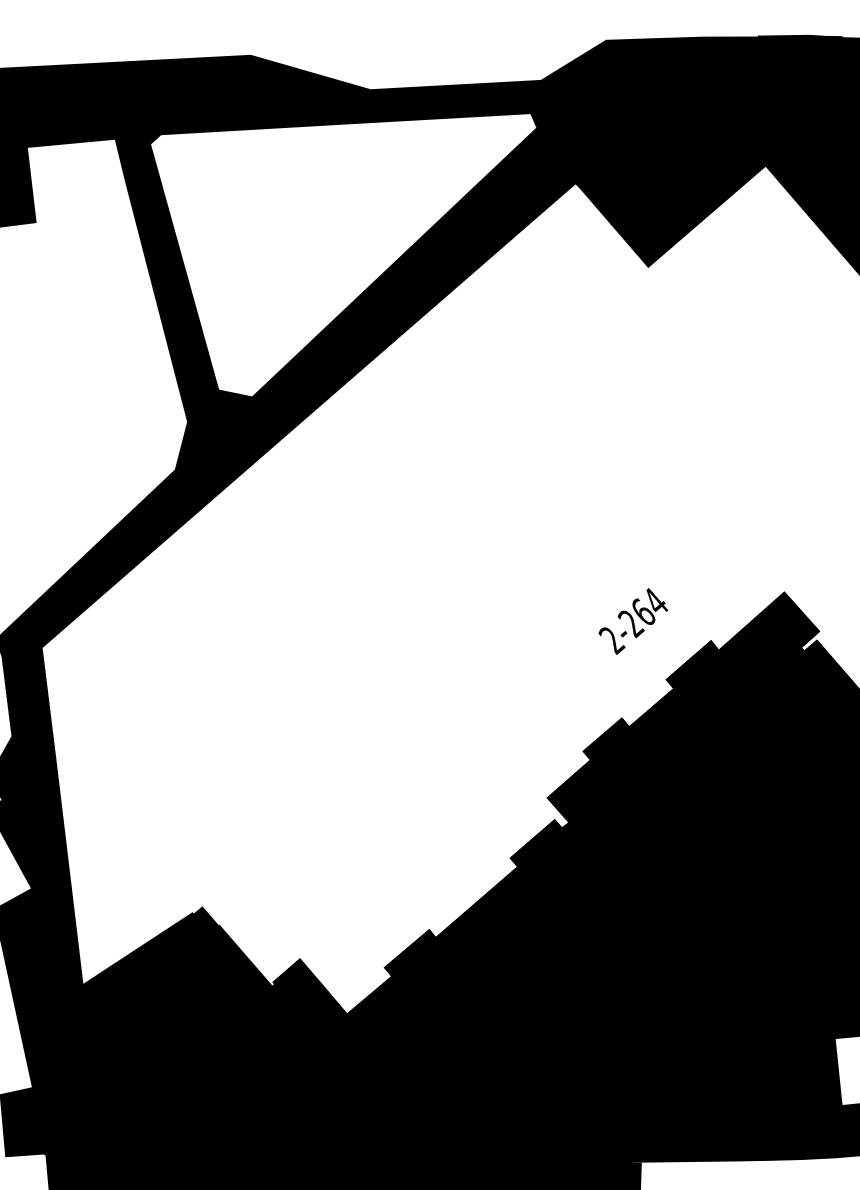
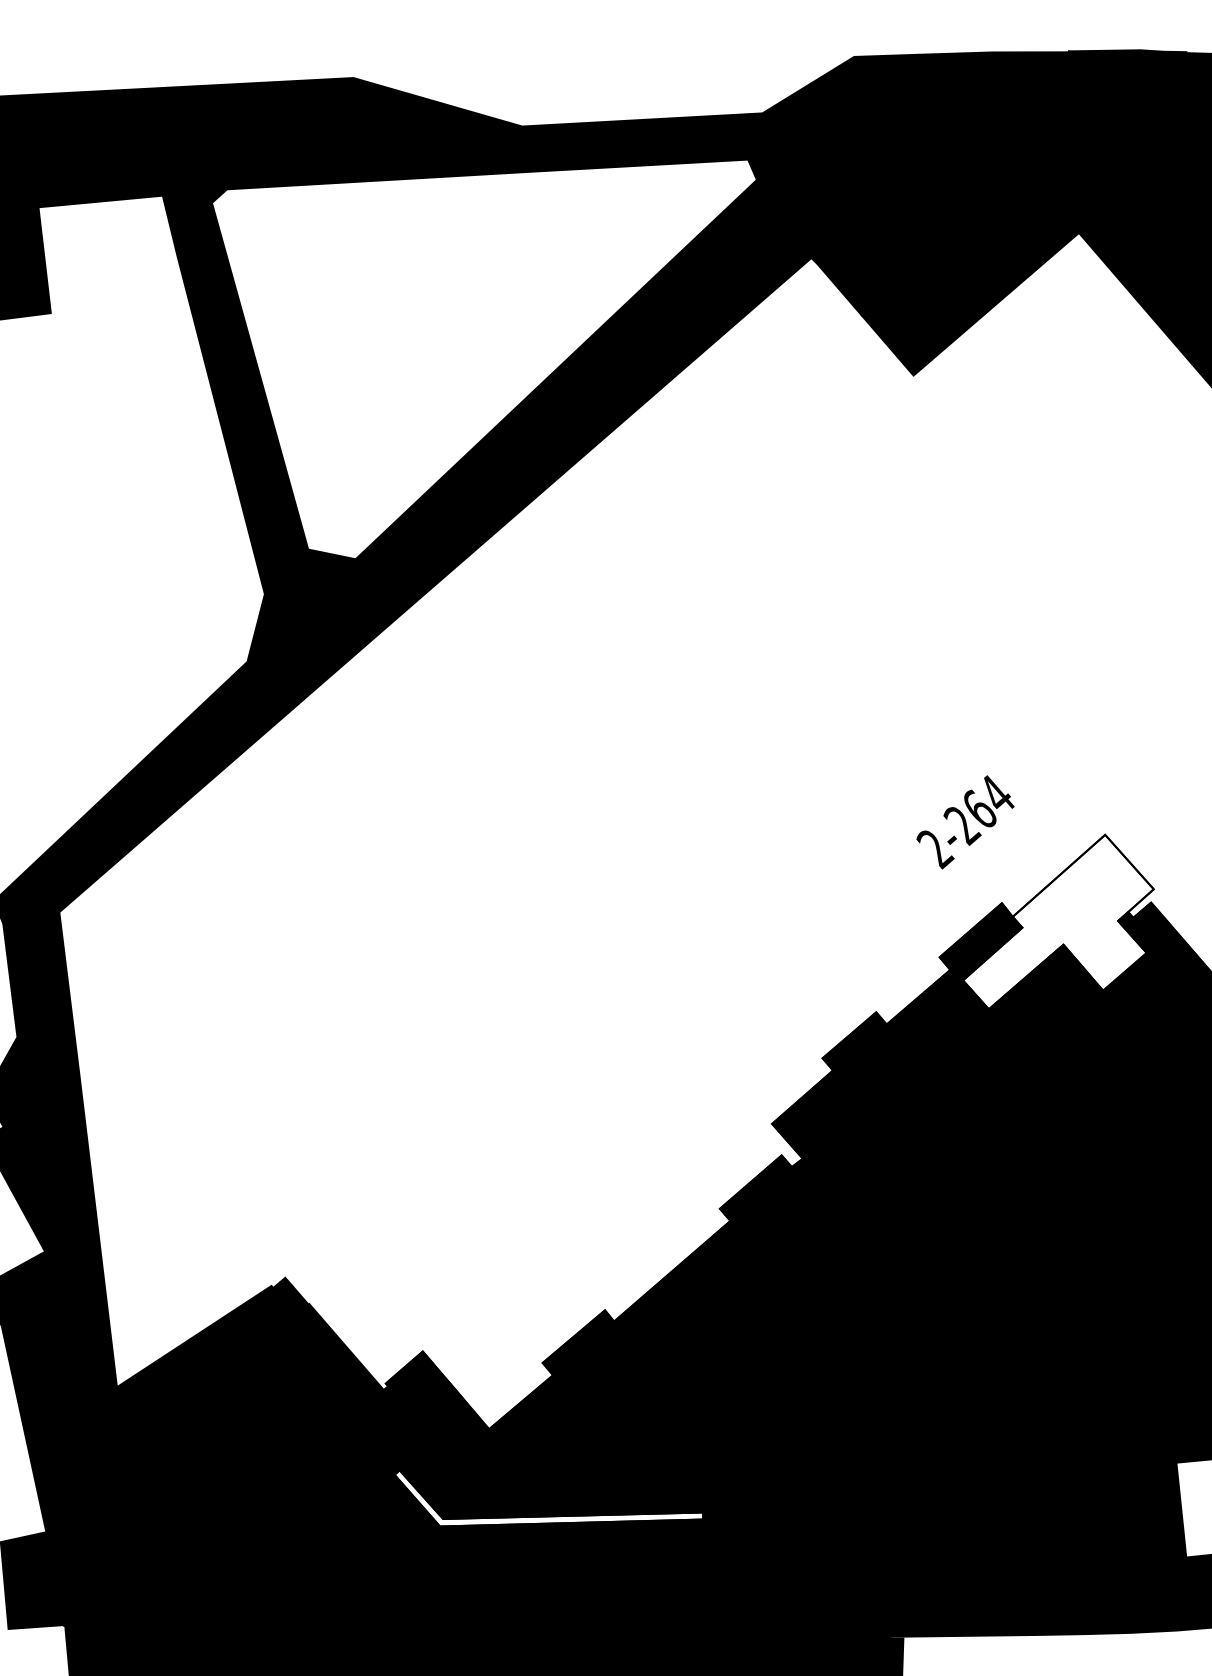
text: (633, 621) -> (965, 822), moved
fill: (750, 654) -> (1057, 921), removed
fill: (389, 1063) -> (548, 1498), removed

